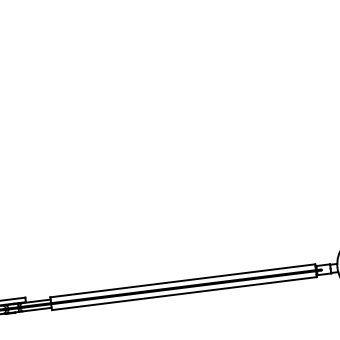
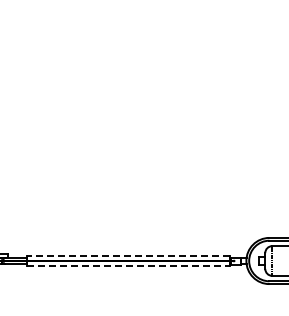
line: (181, 281) -> (127, 256), solid -> dashed
line: (184, 293) -> (128, 265), solid -> dashed

